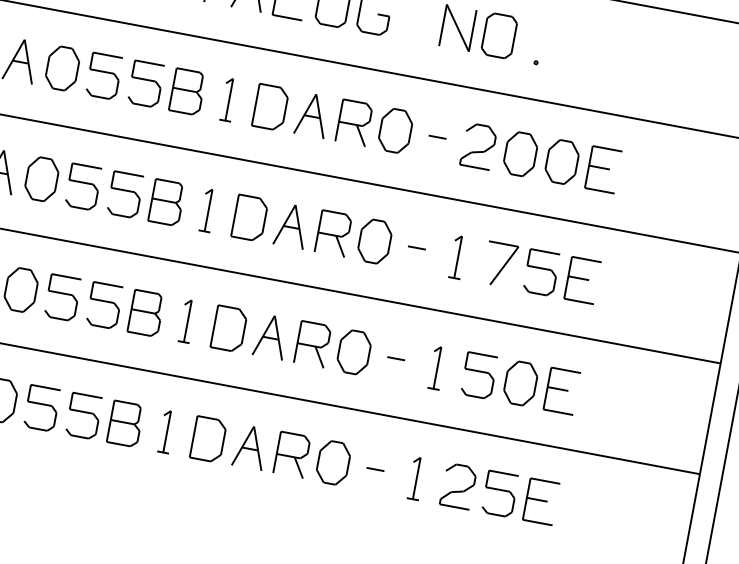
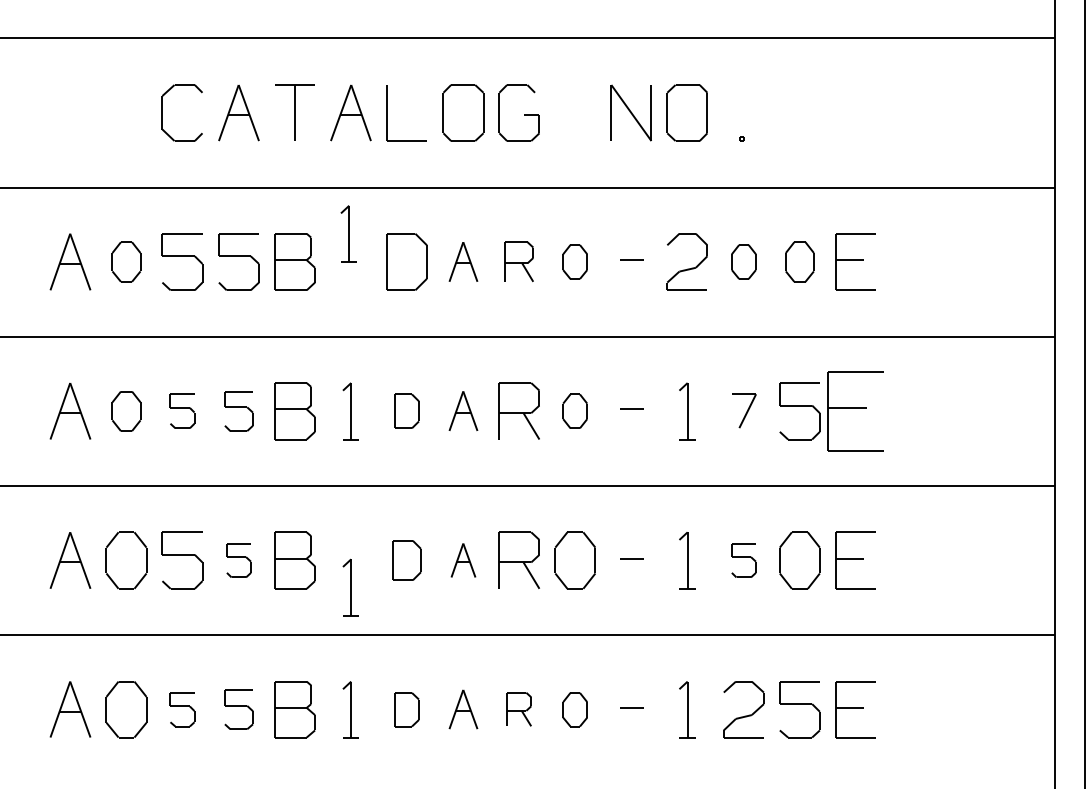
part: (62, 68) -> (126, 261), size x0.7
part: (228, 99) -> (348, 233), moved
part: (312, 114) -> (463, 261), size x0.7
part: (353, 122) -> (518, 261), size x0.7
part: (395, 130) -> (574, 261), size x0.6
part: (520, 153) -> (743, 261), size x0.6
part: (561, 161) -> (799, 261), size x0.7
part: (41, 179) -> (126, 411), size x0.7
part: (83, 187) -> (182, 411), size x0.6
part: (124, 194) -> (238, 411), size x0.7
part: (249, 218) -> (406, 411), size x0.6
part: (291, 225) -> (463, 410), size x0.7
part: (374, 241) -> (574, 411), size x0.6
part: (500, 264) -> (744, 410), size x0.6
part: (582, 280) -> (855, 411), size x1.4
part: (104, 305) -> (238, 560), size x0.6
part: (187, 321) -> (350, 587), moved
part: (228, 328) -> (406, 560), size x0.7
part: (271, 336) -> (463, 560), size x0.6
part: (478, 375) -> (743, 560), size x0.6
part: (42, 408) -> (182, 709), size x0.6
part: (83, 416) -> (238, 709), size x0.7
part: (208, 439) -> (406, 709), size x0.6
part: (250, 447) -> (463, 709), size x0.7
part: (291, 454) -> (518, 709), size x0.6
part: (332, 462) -> (574, 709), size x0.6

